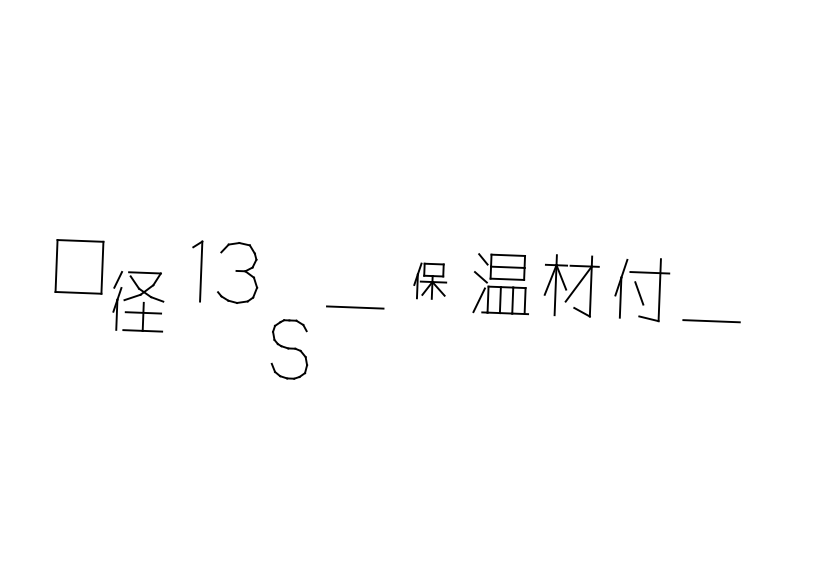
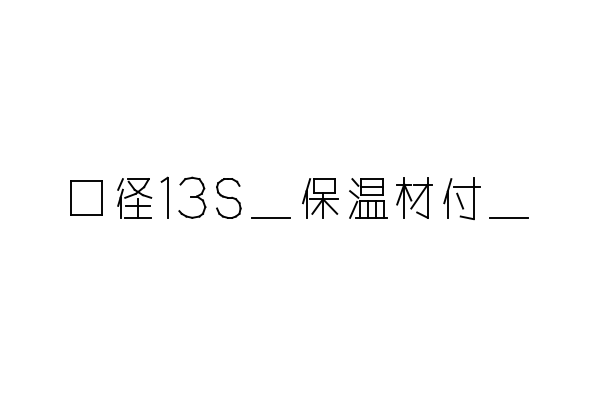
part: (430, 281) -> (320, 198), size x1.67
part: (138, 301) -> (134, 198), moved
part: (289, 349) -> (228, 198), moved

